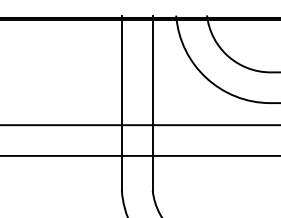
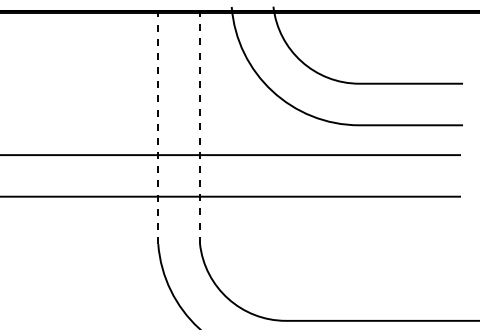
line: (153, 102) -> (200, 124), solid -> dashed
line: (122, 103) -> (158, 125), solid -> dashed

